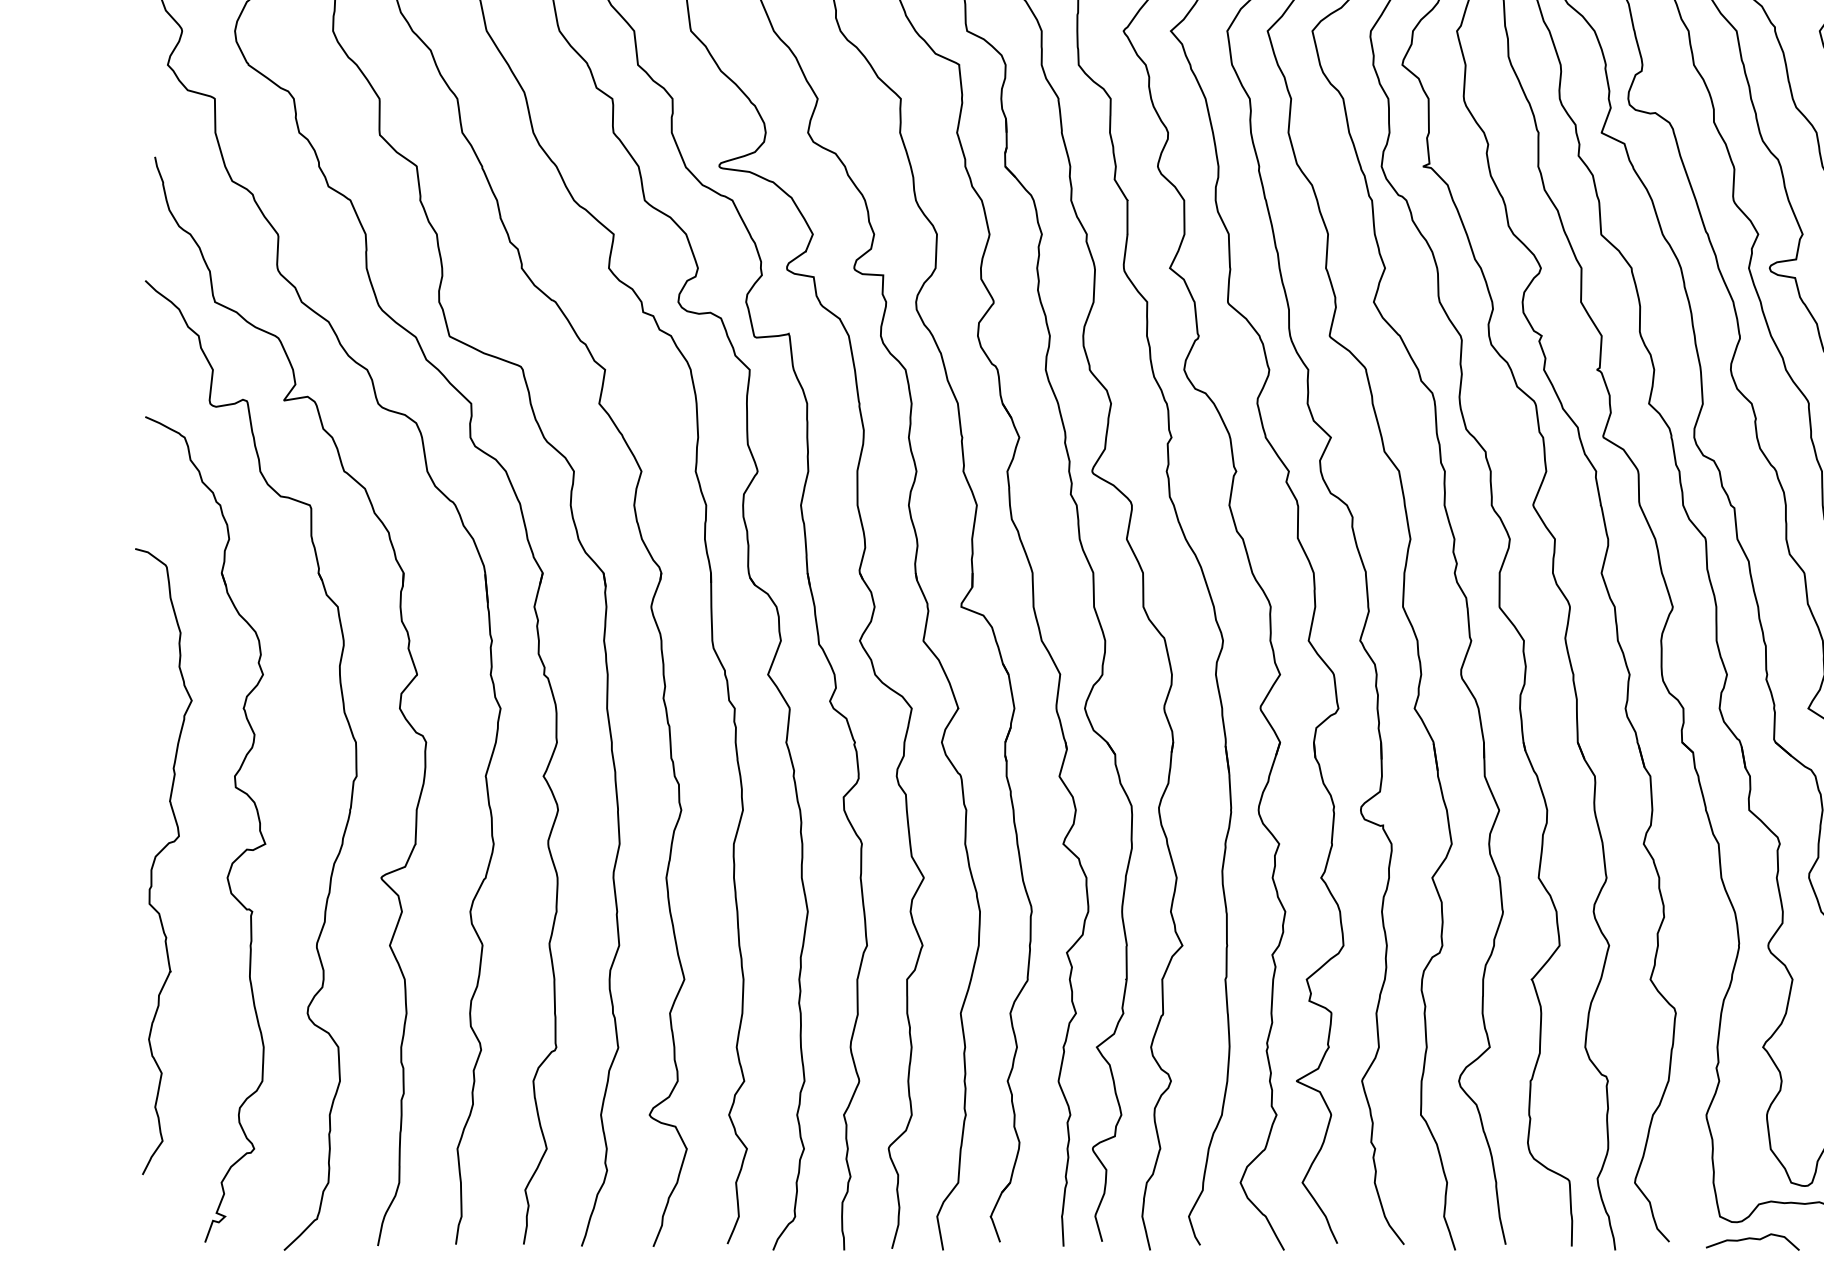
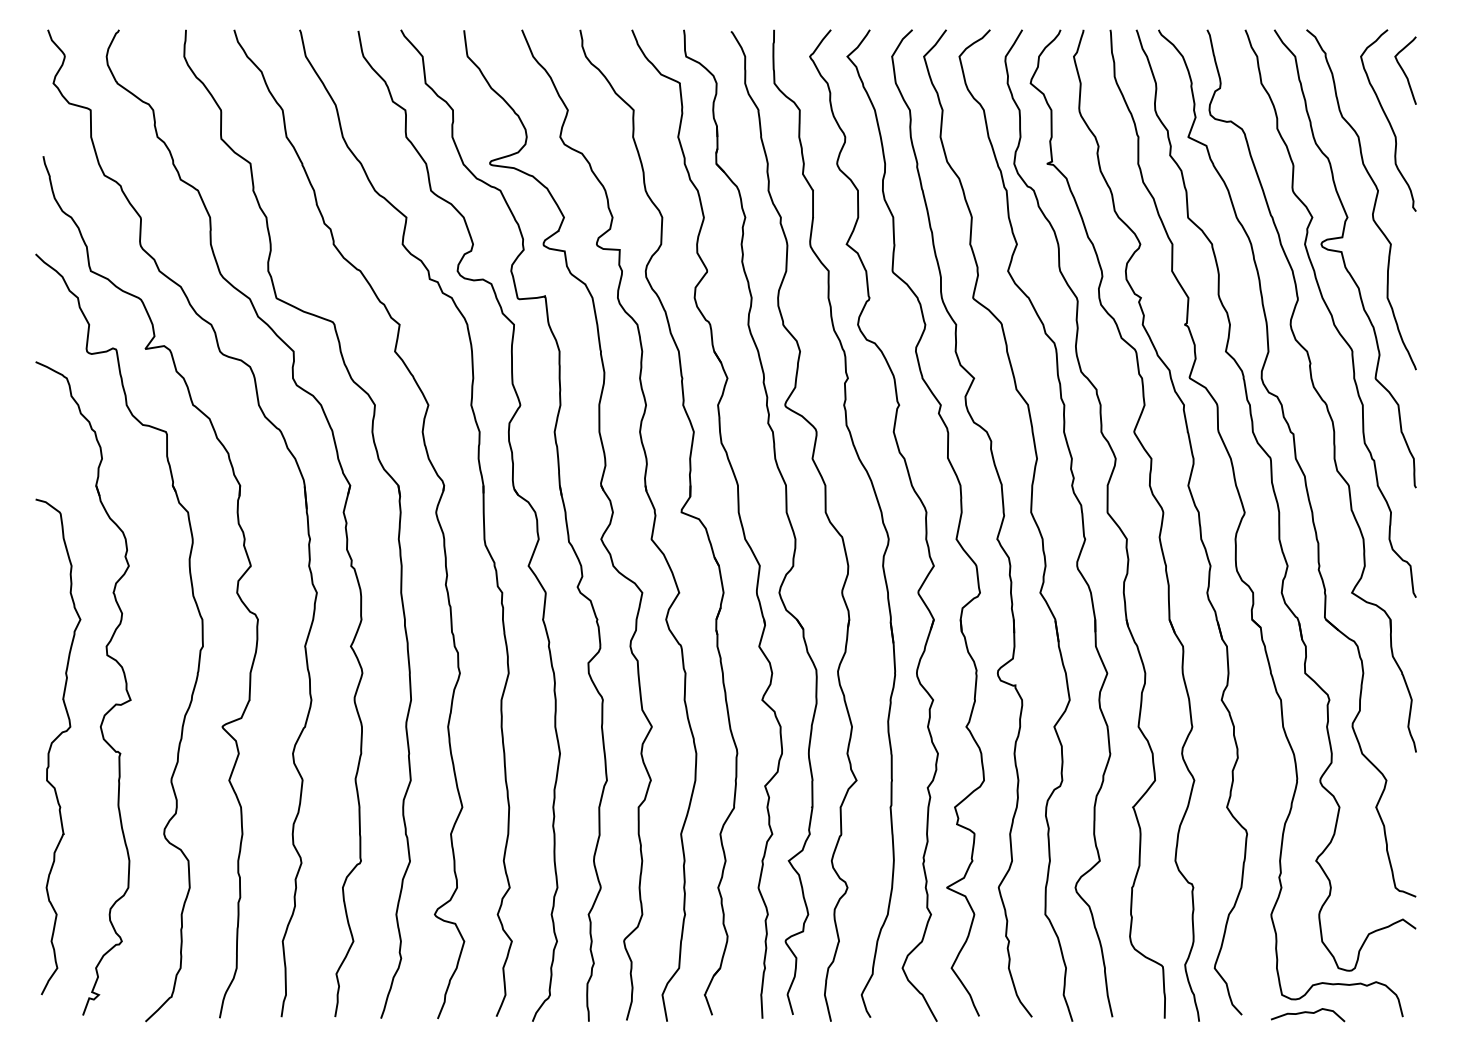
curve: (156, 858) -> (52, 744), moved

